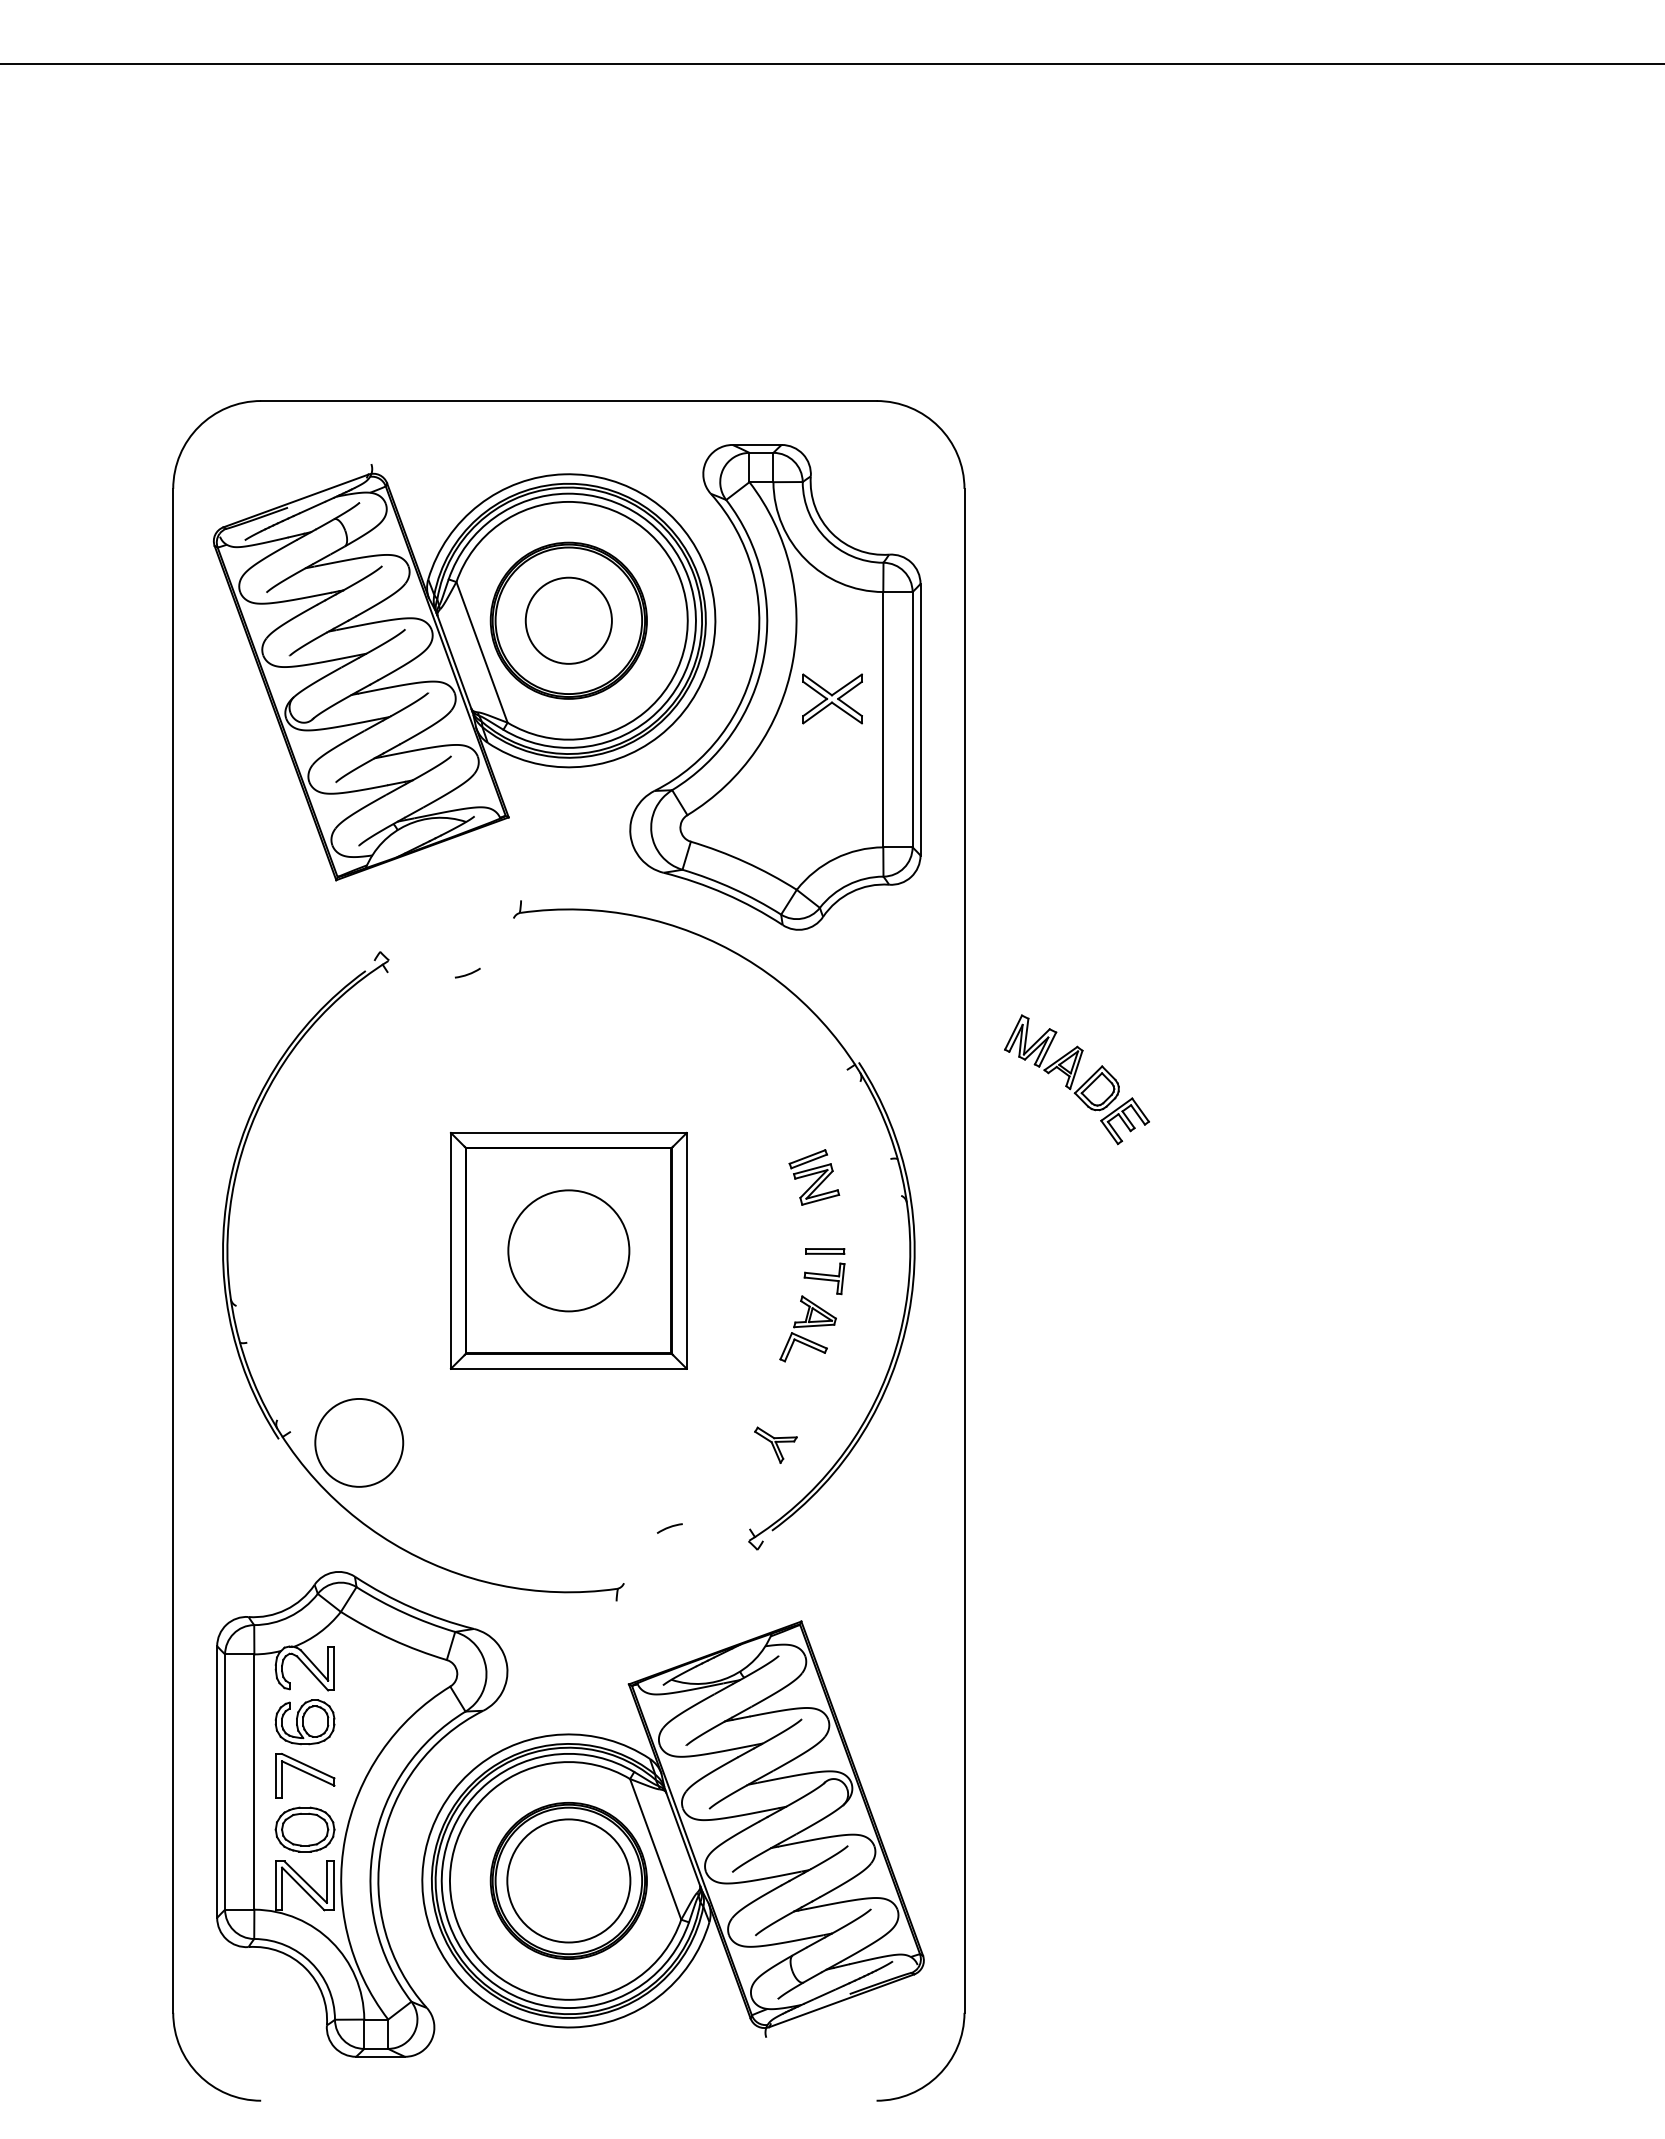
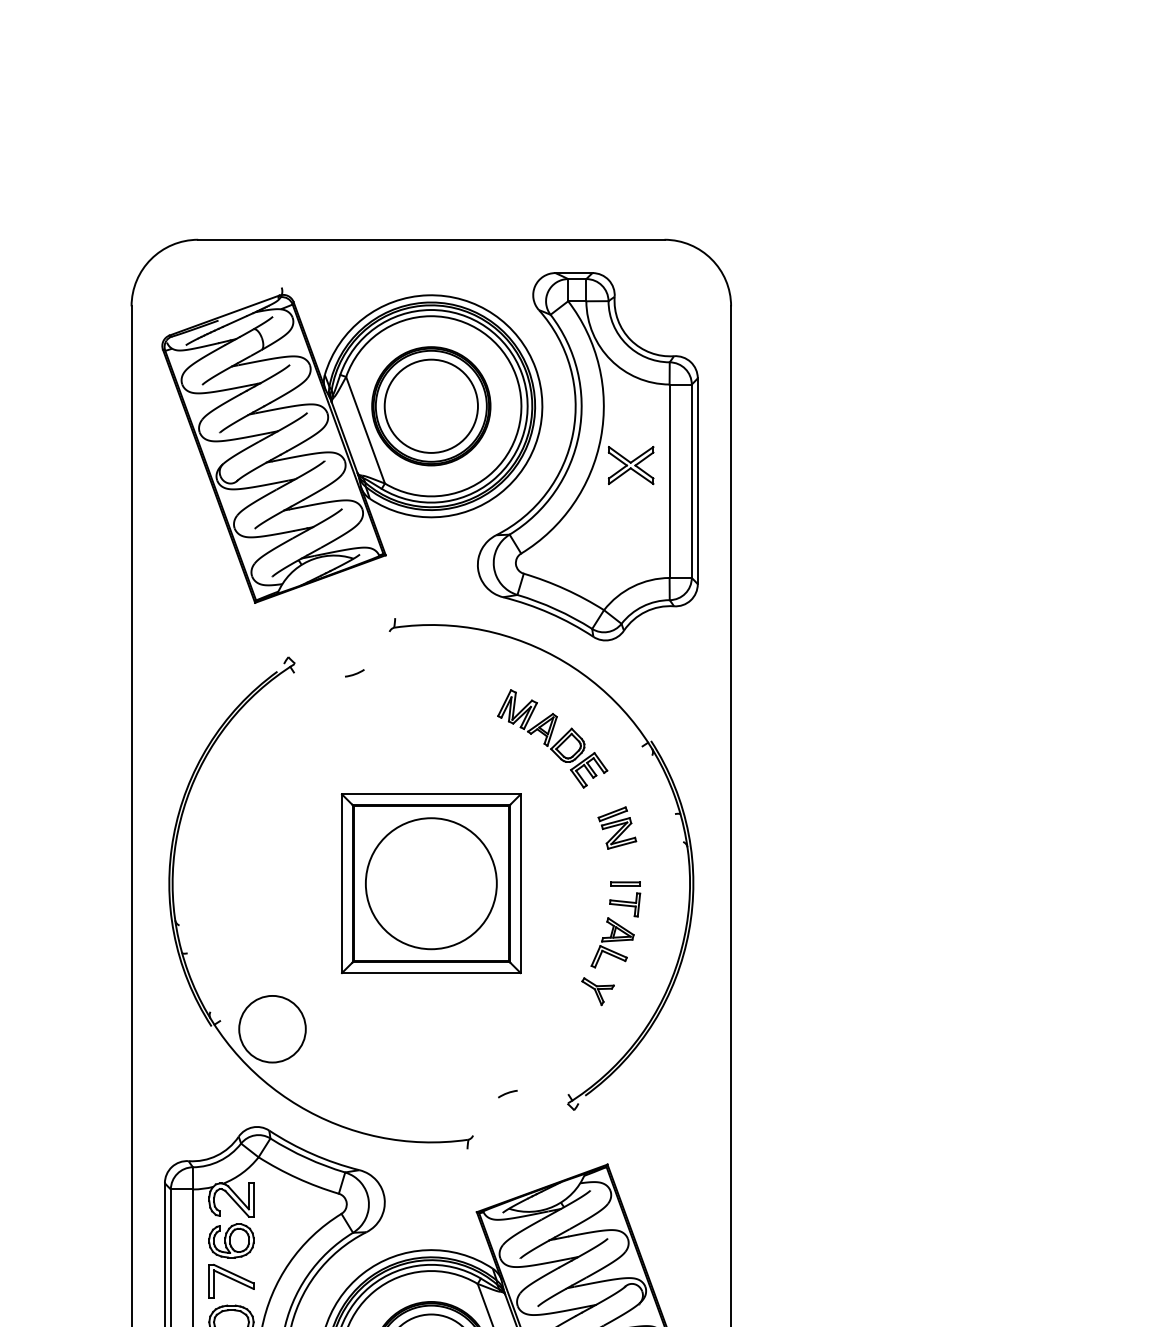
circle: (568, 620) -> (431, 406), size x1.43
part: (1076, 1079) -> (552, 738), moved
circle: (568, 1250) -> (431, 883), size x1.43
part: (775, 1444) -> (597, 991), moved

